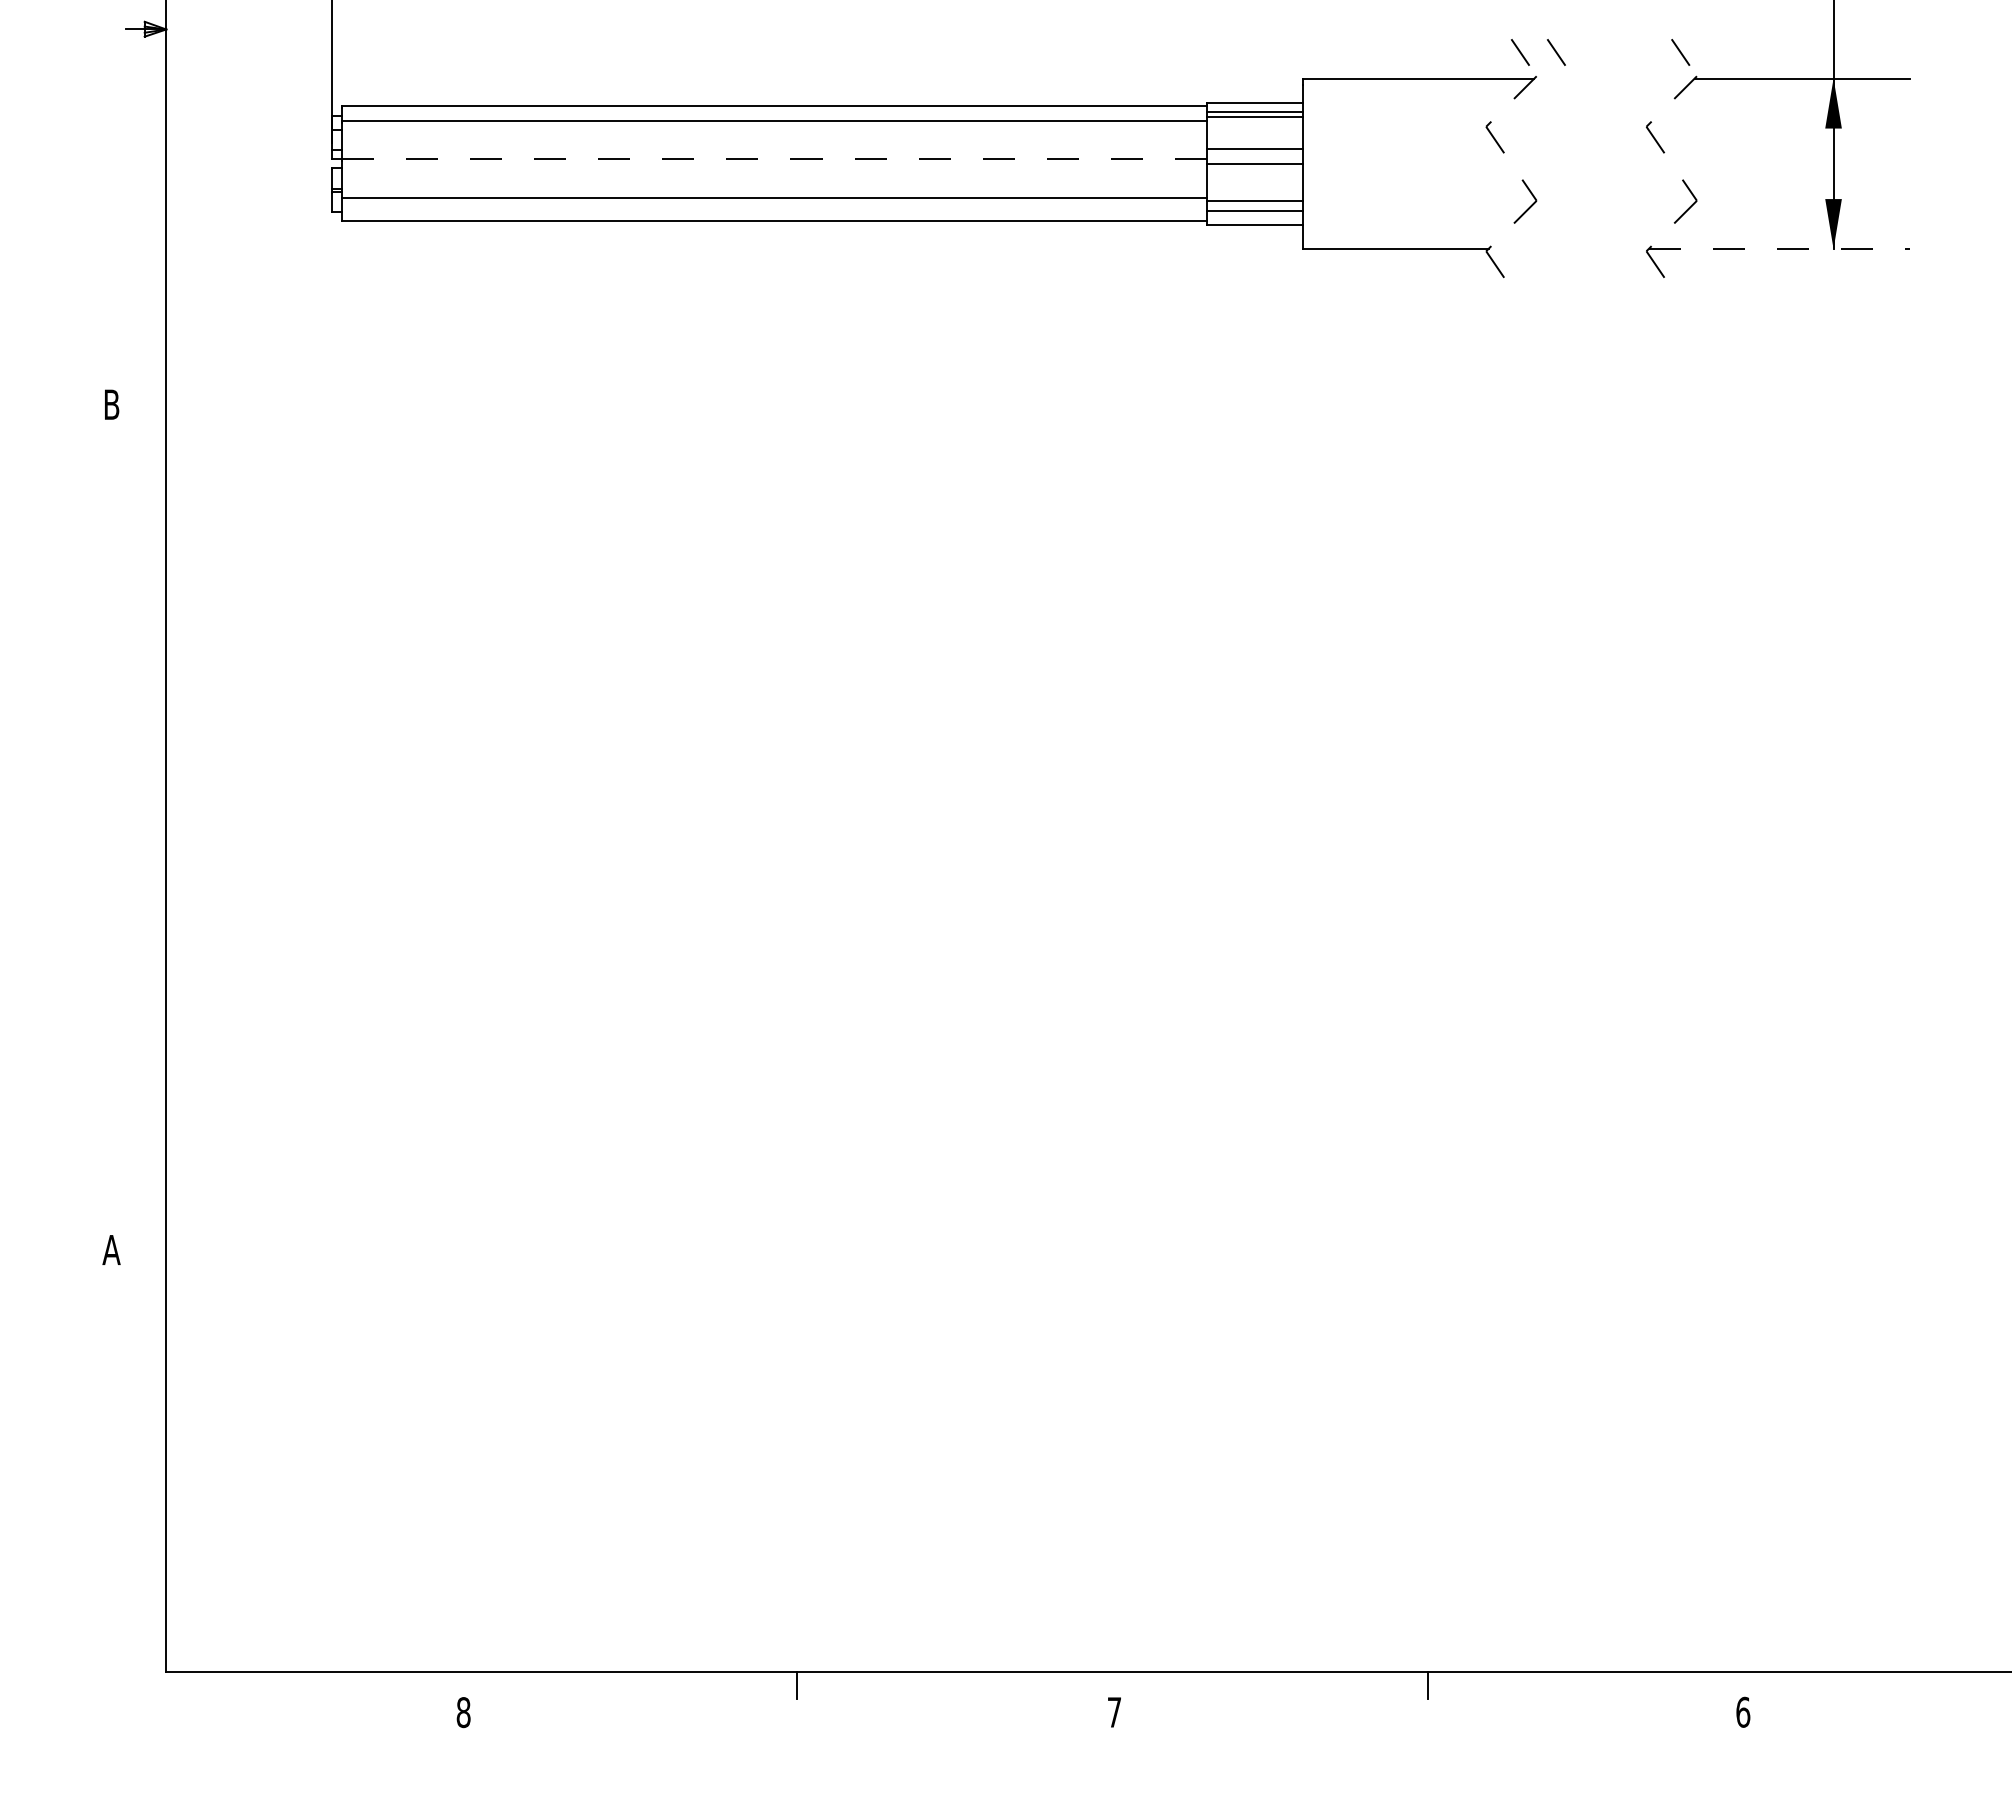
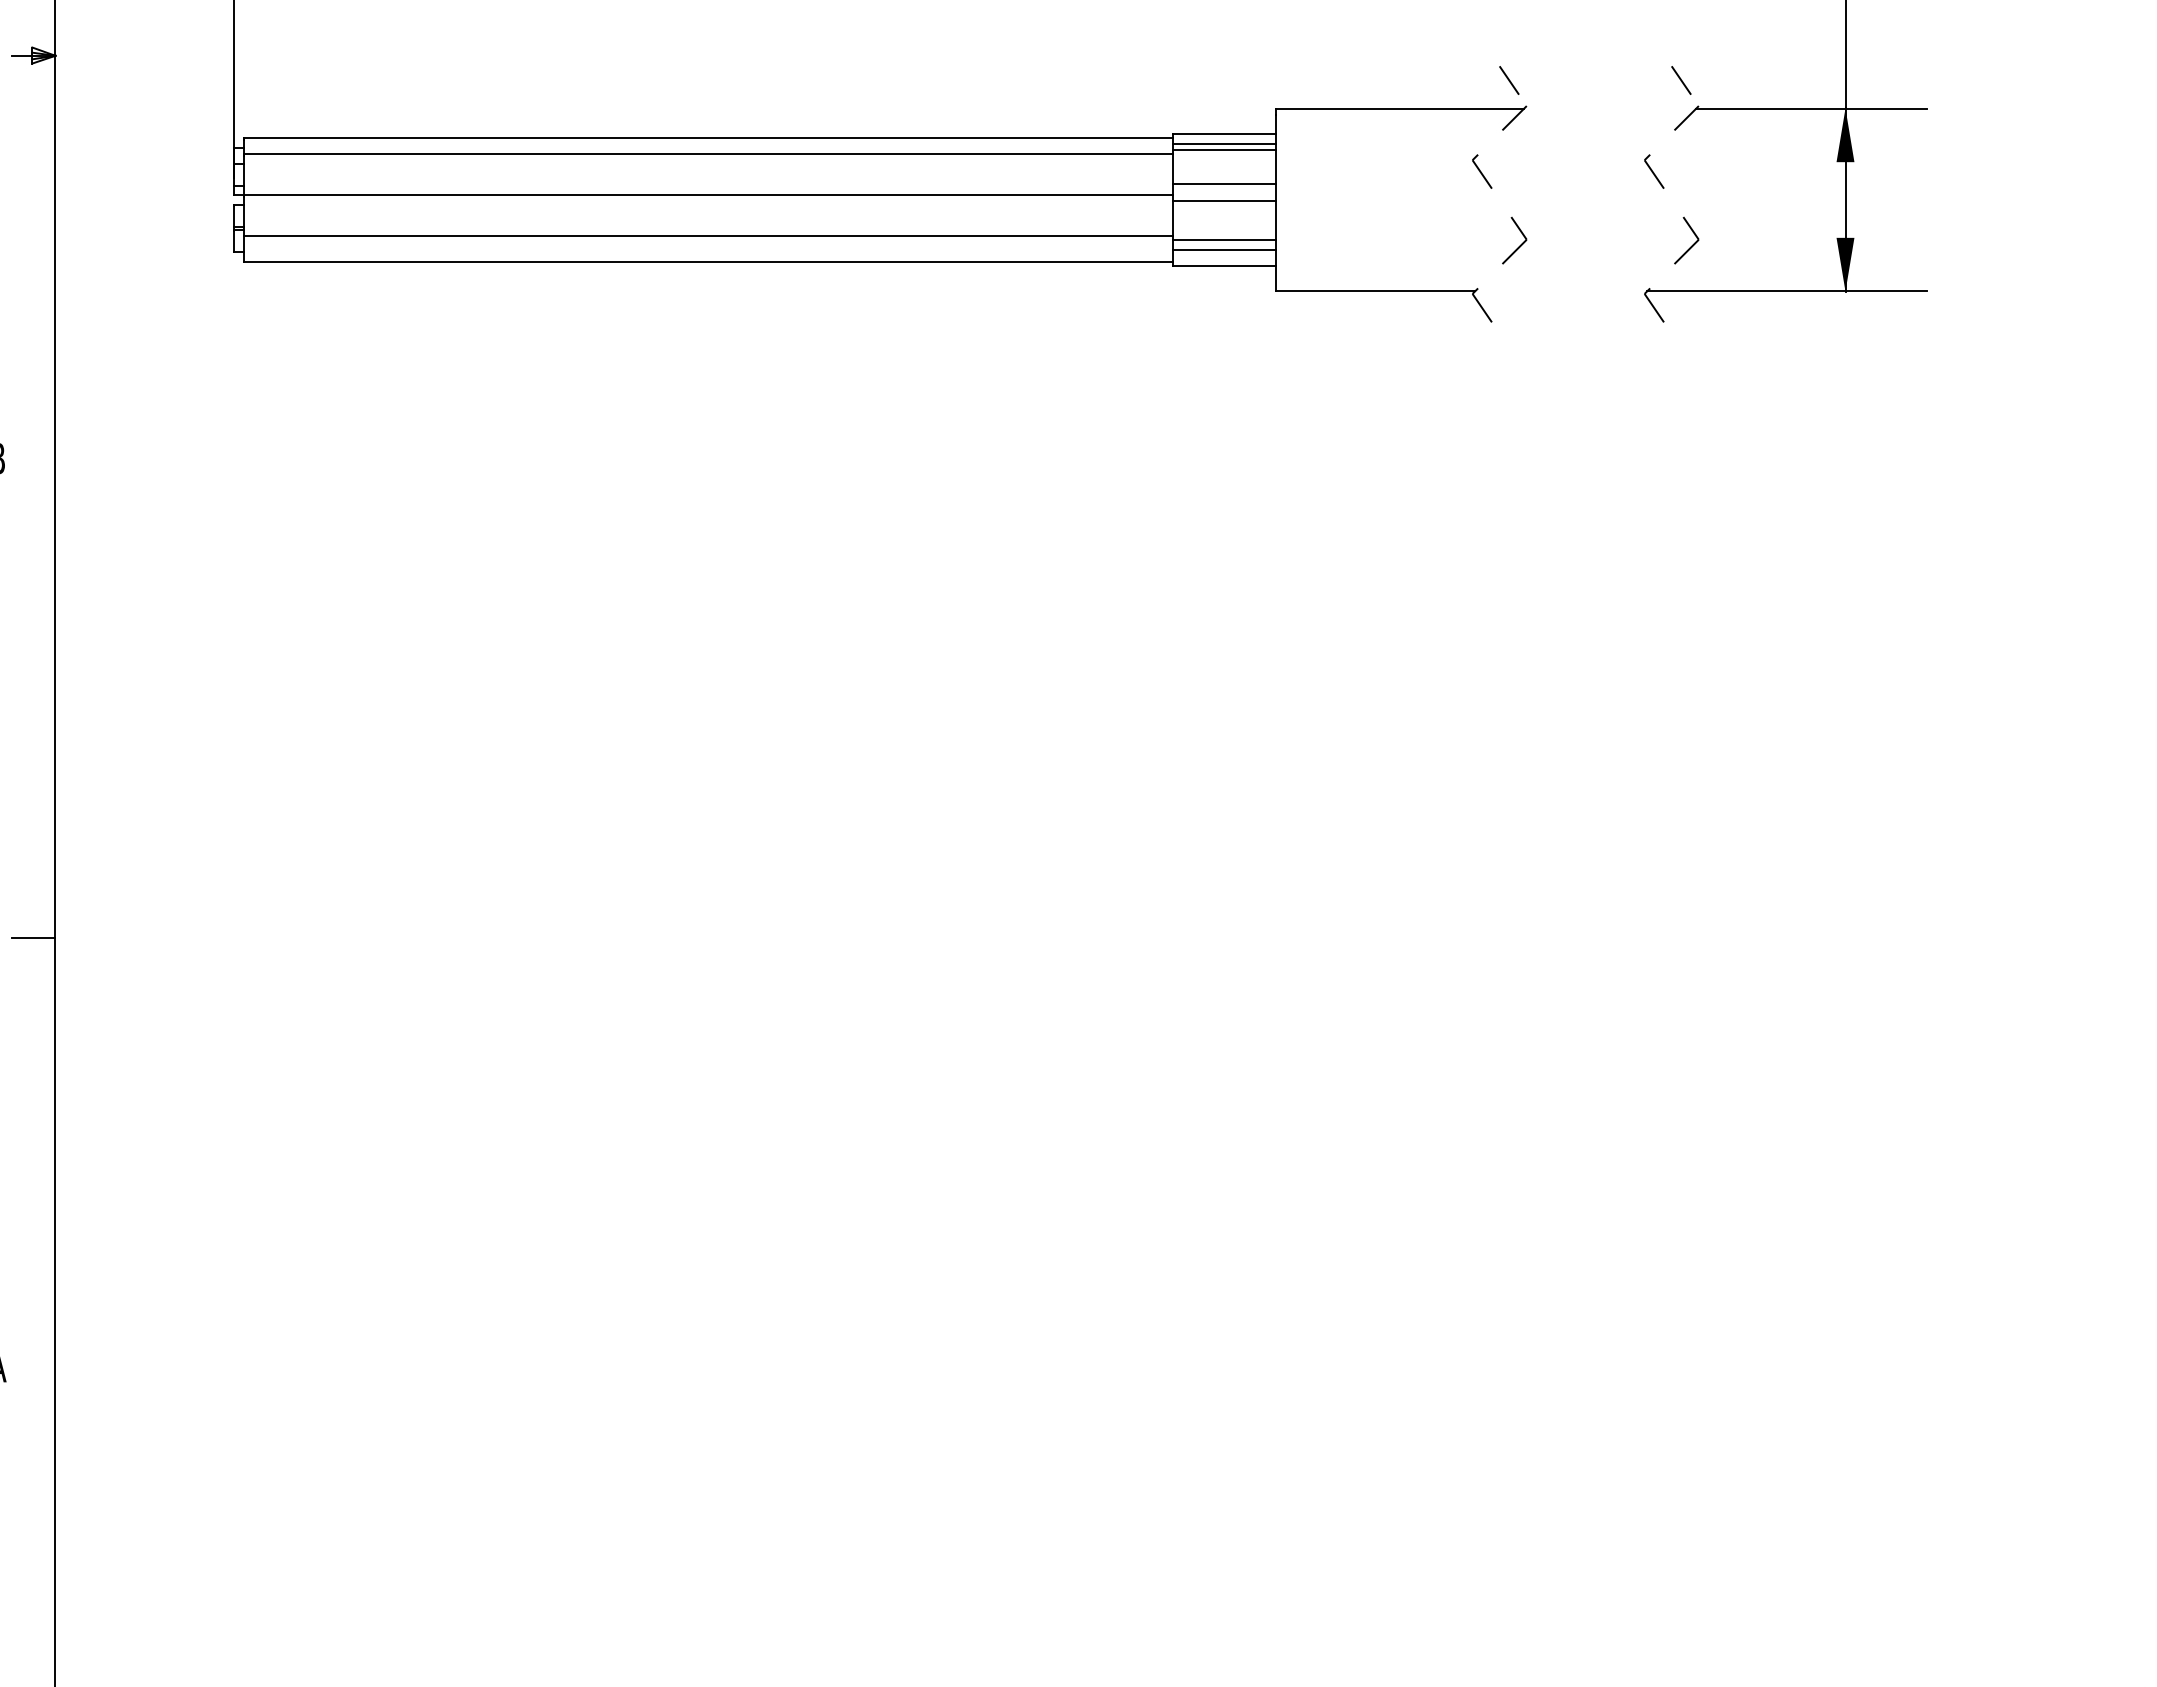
line: (1556, 52) -> (1548, 80), removed
line: (774, 159) -> (708, 195), dashed -> solid
line: (1779, 248) -> (1787, 290), dashed -> solid
line: (146, 850) -> (34, 937), added

